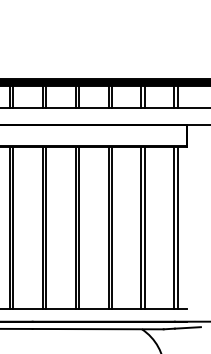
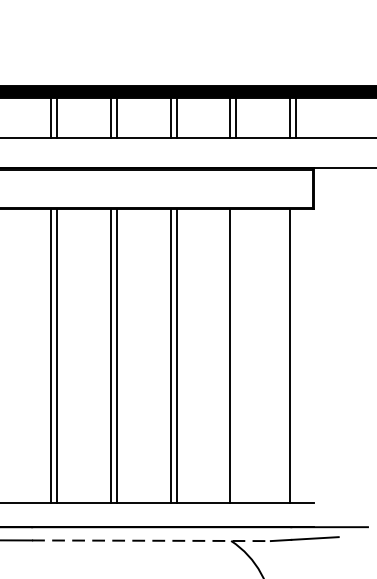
line: (144, 227) -> (235, 355), removed
line: (177, 227) -> (296, 355), removed
line: (98, 329) -> (152, 541), solid -> dashed

